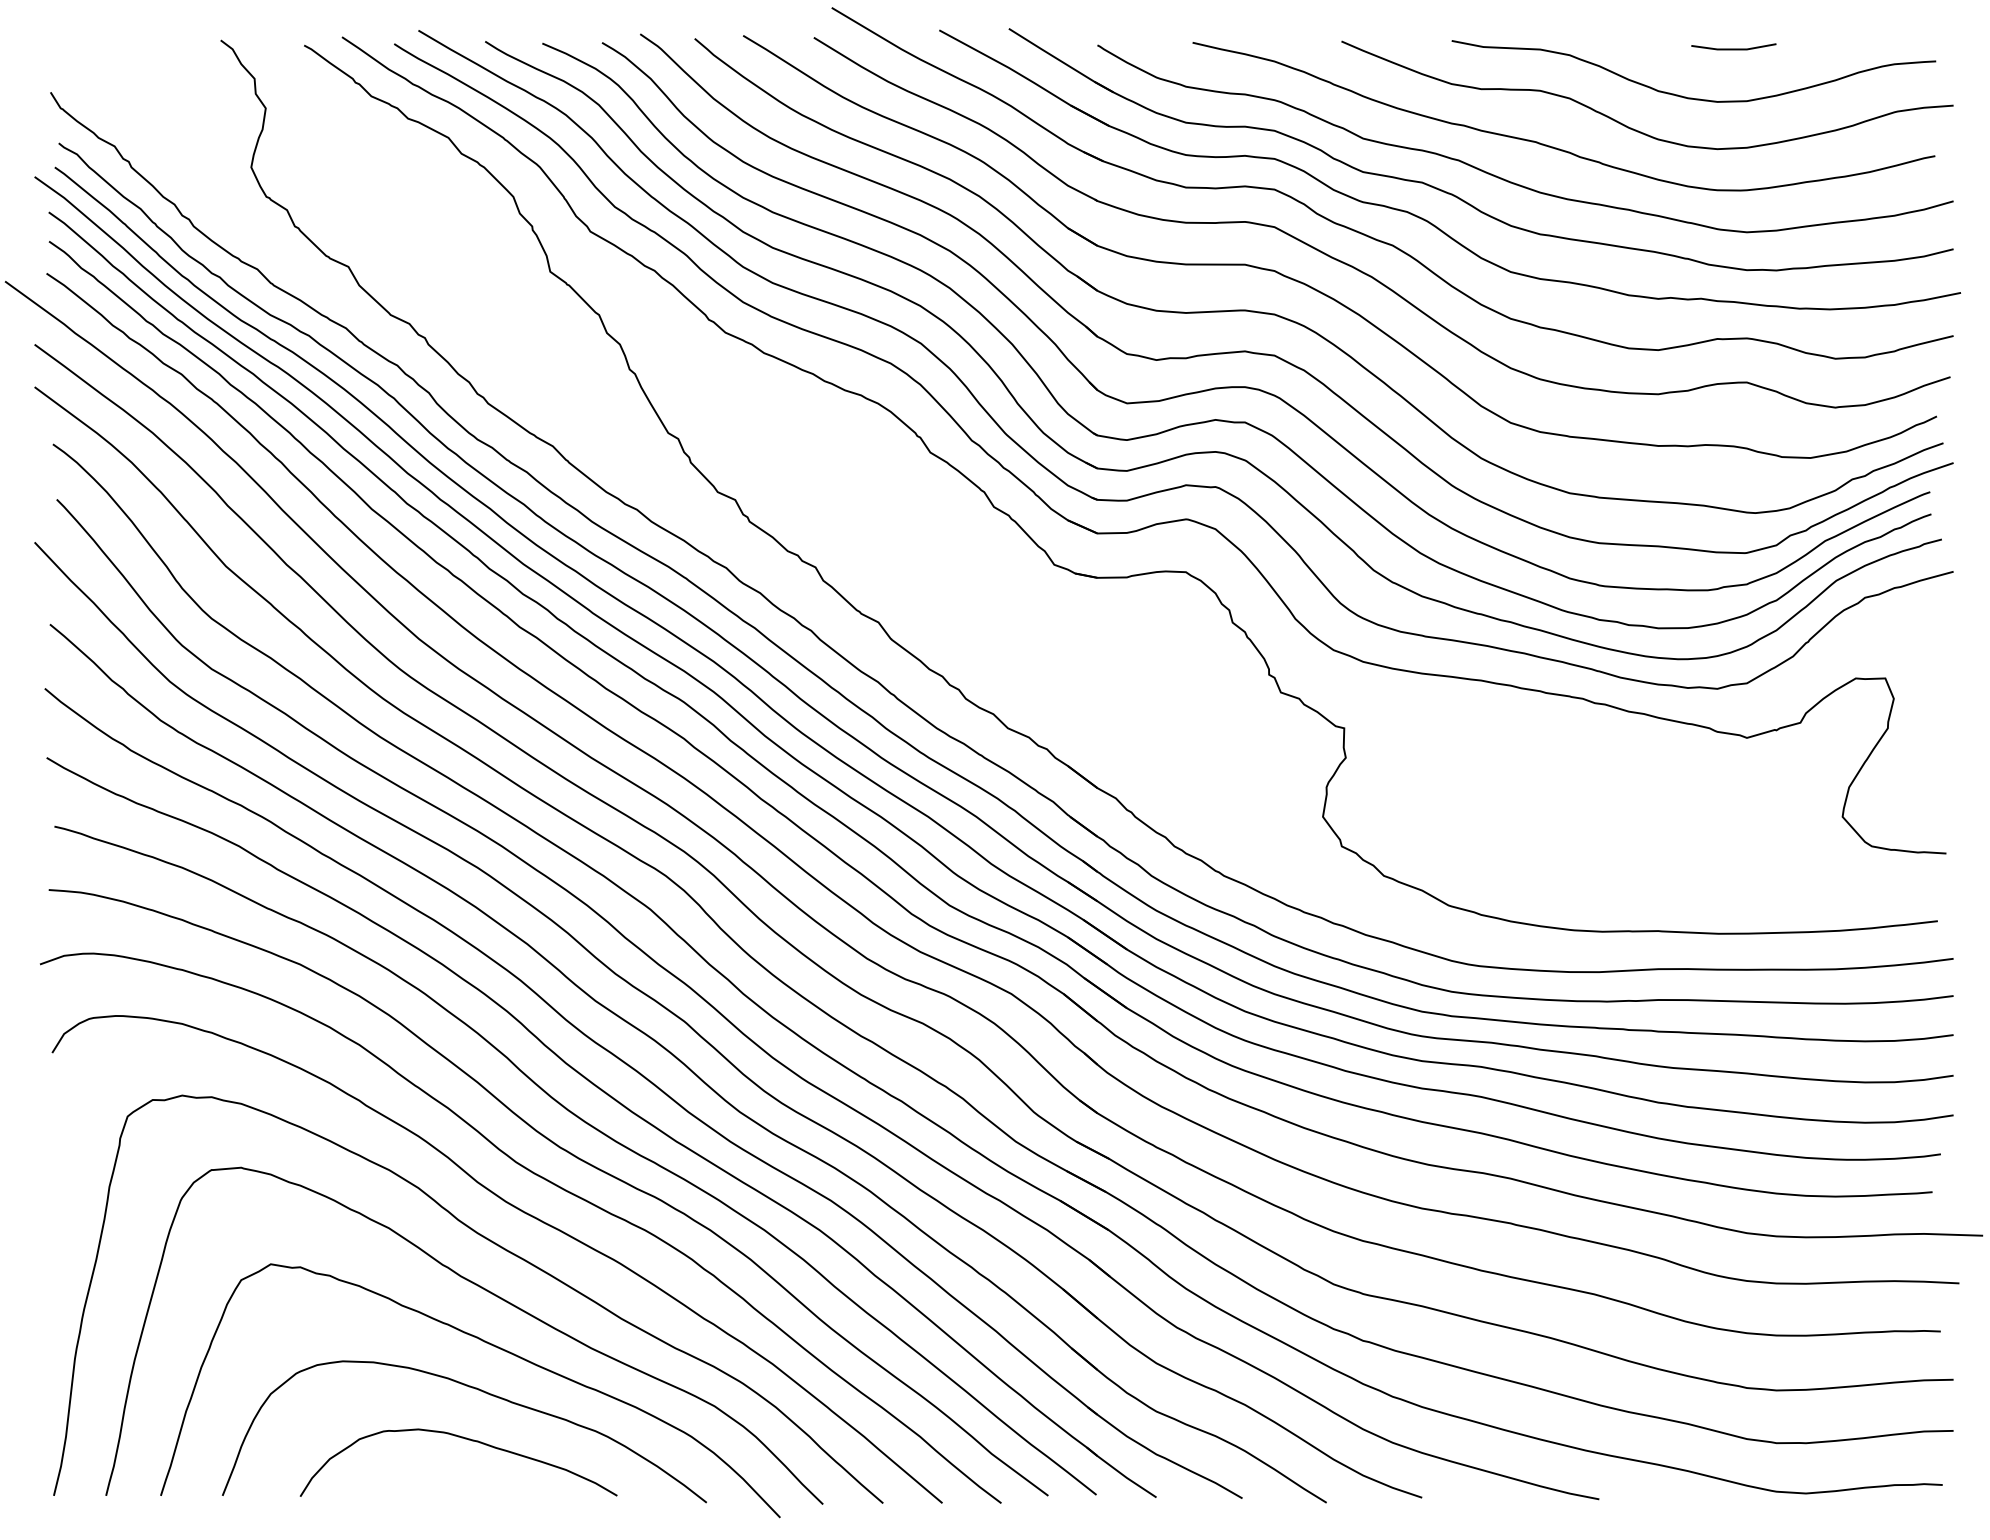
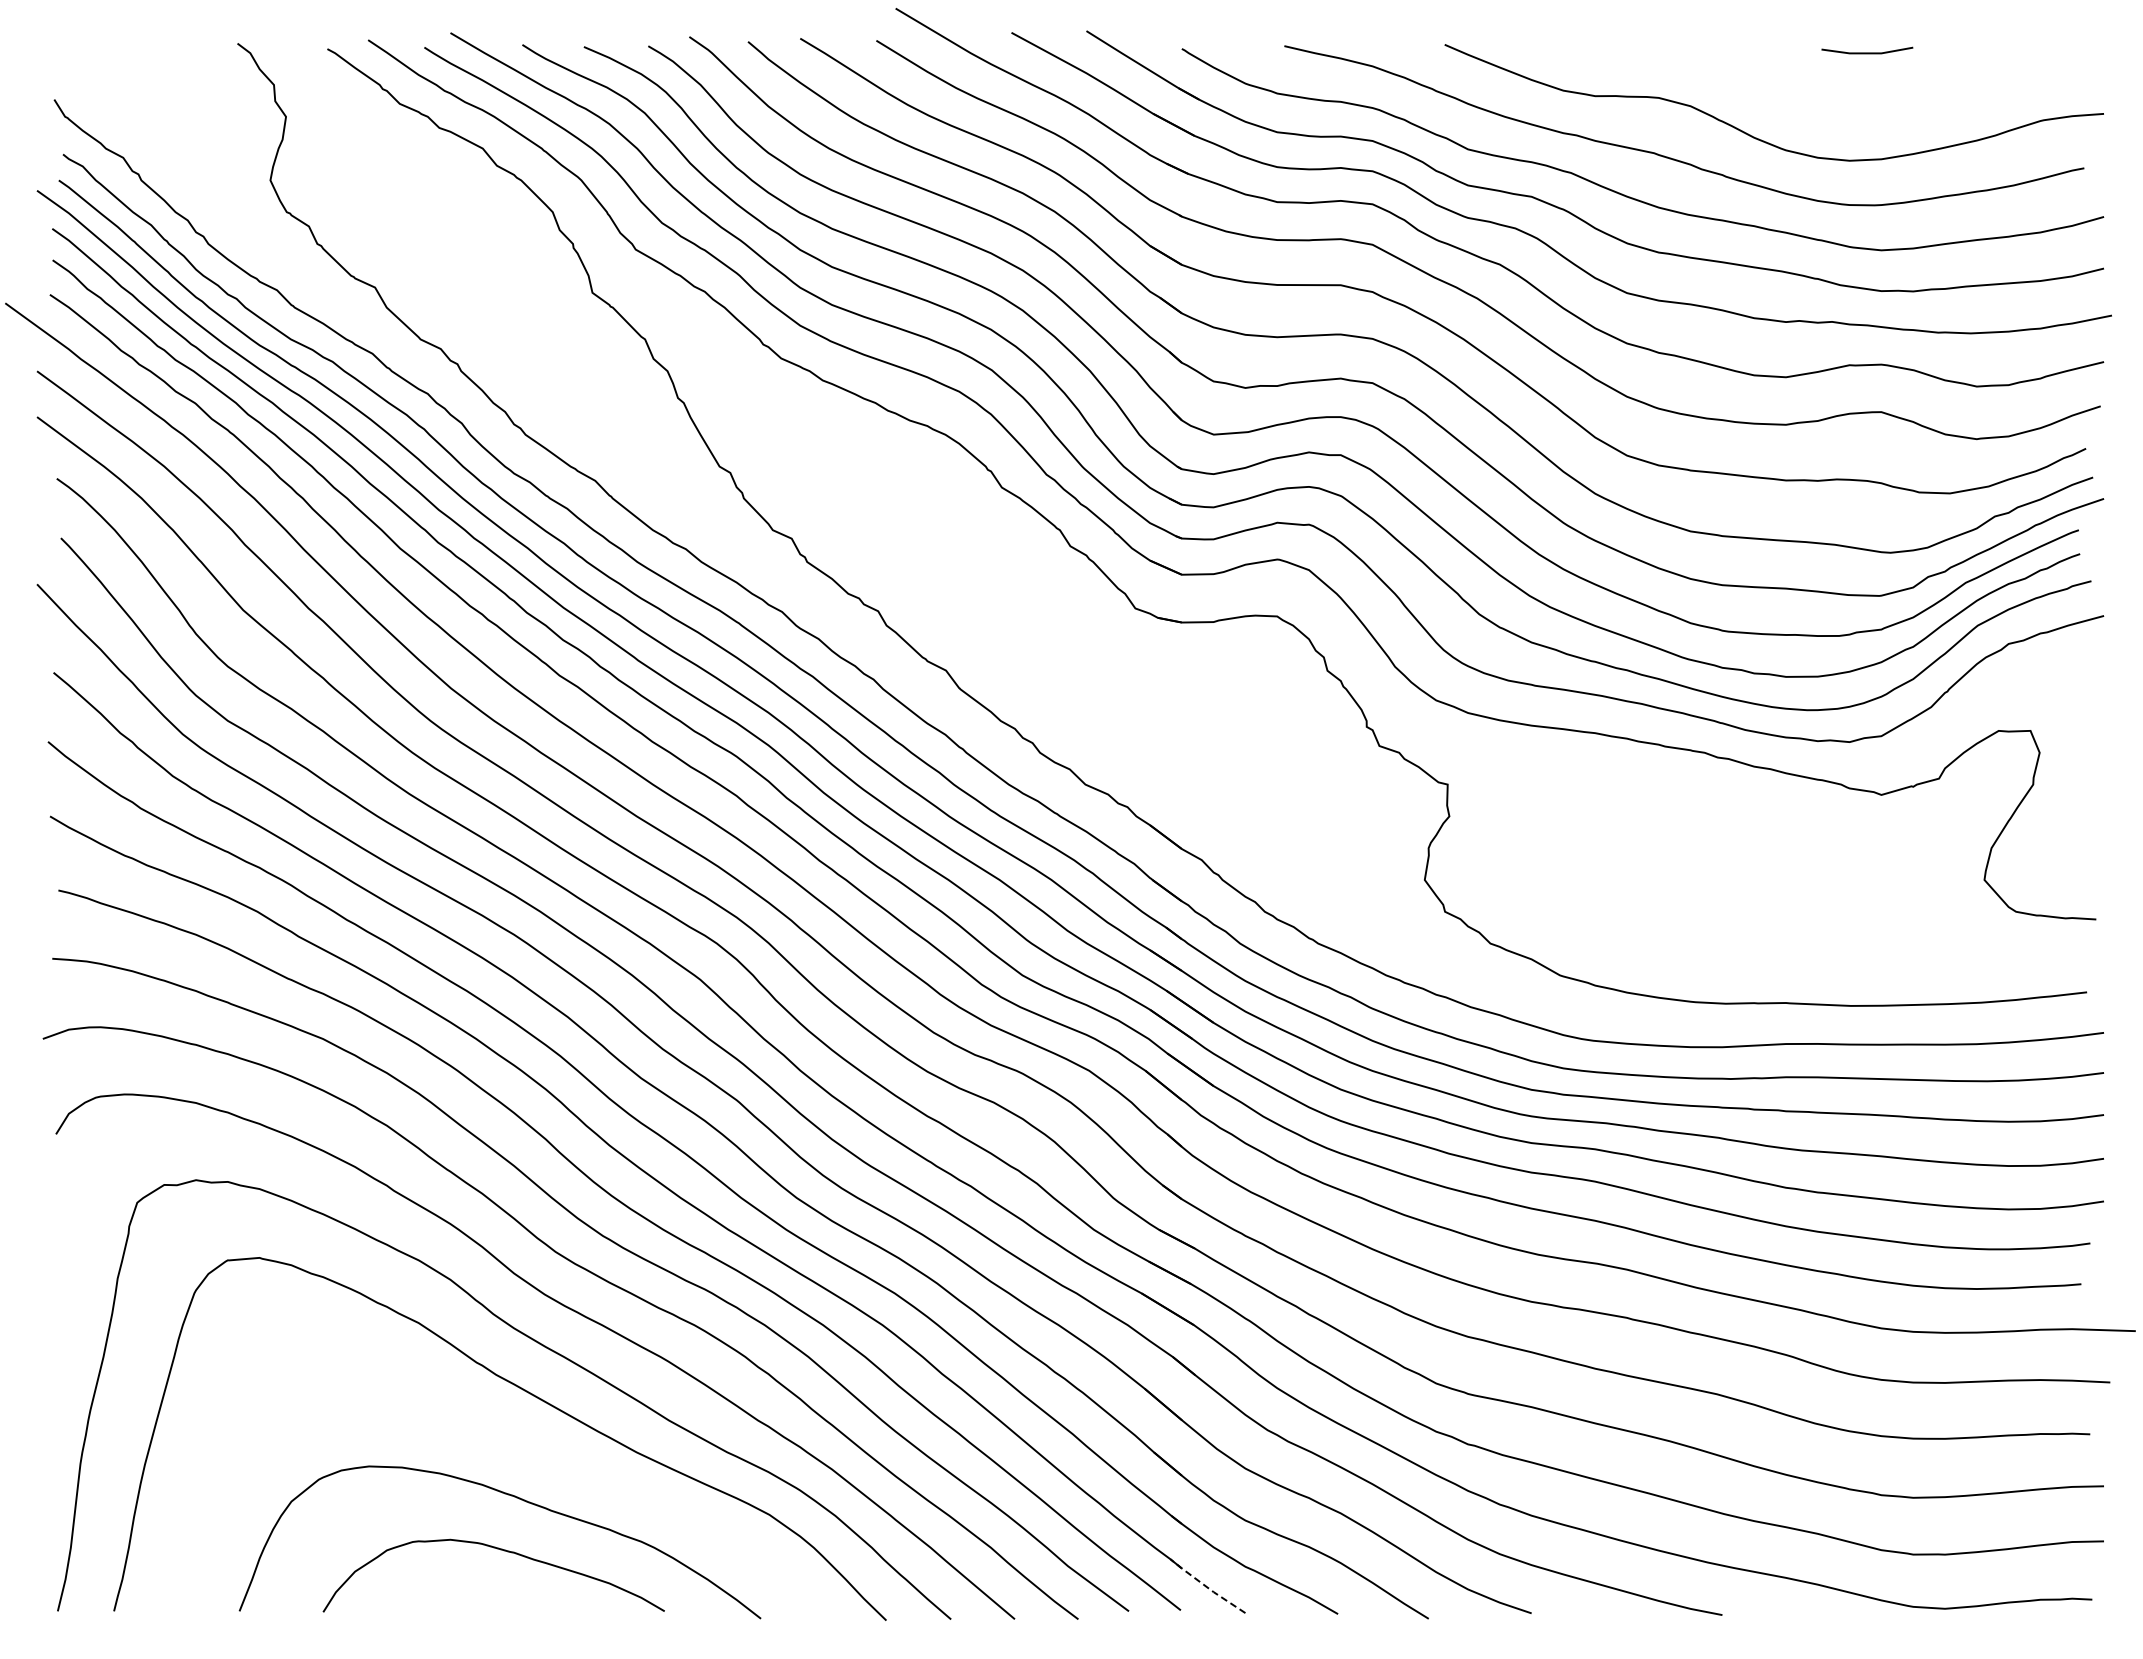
curve: (1687, 96) -> (1817, 104), removed
curve: (489, 1344) -> (526, 1448), removed
line: (1121, 1473) -> (1207, 1587), solid -> dashed

